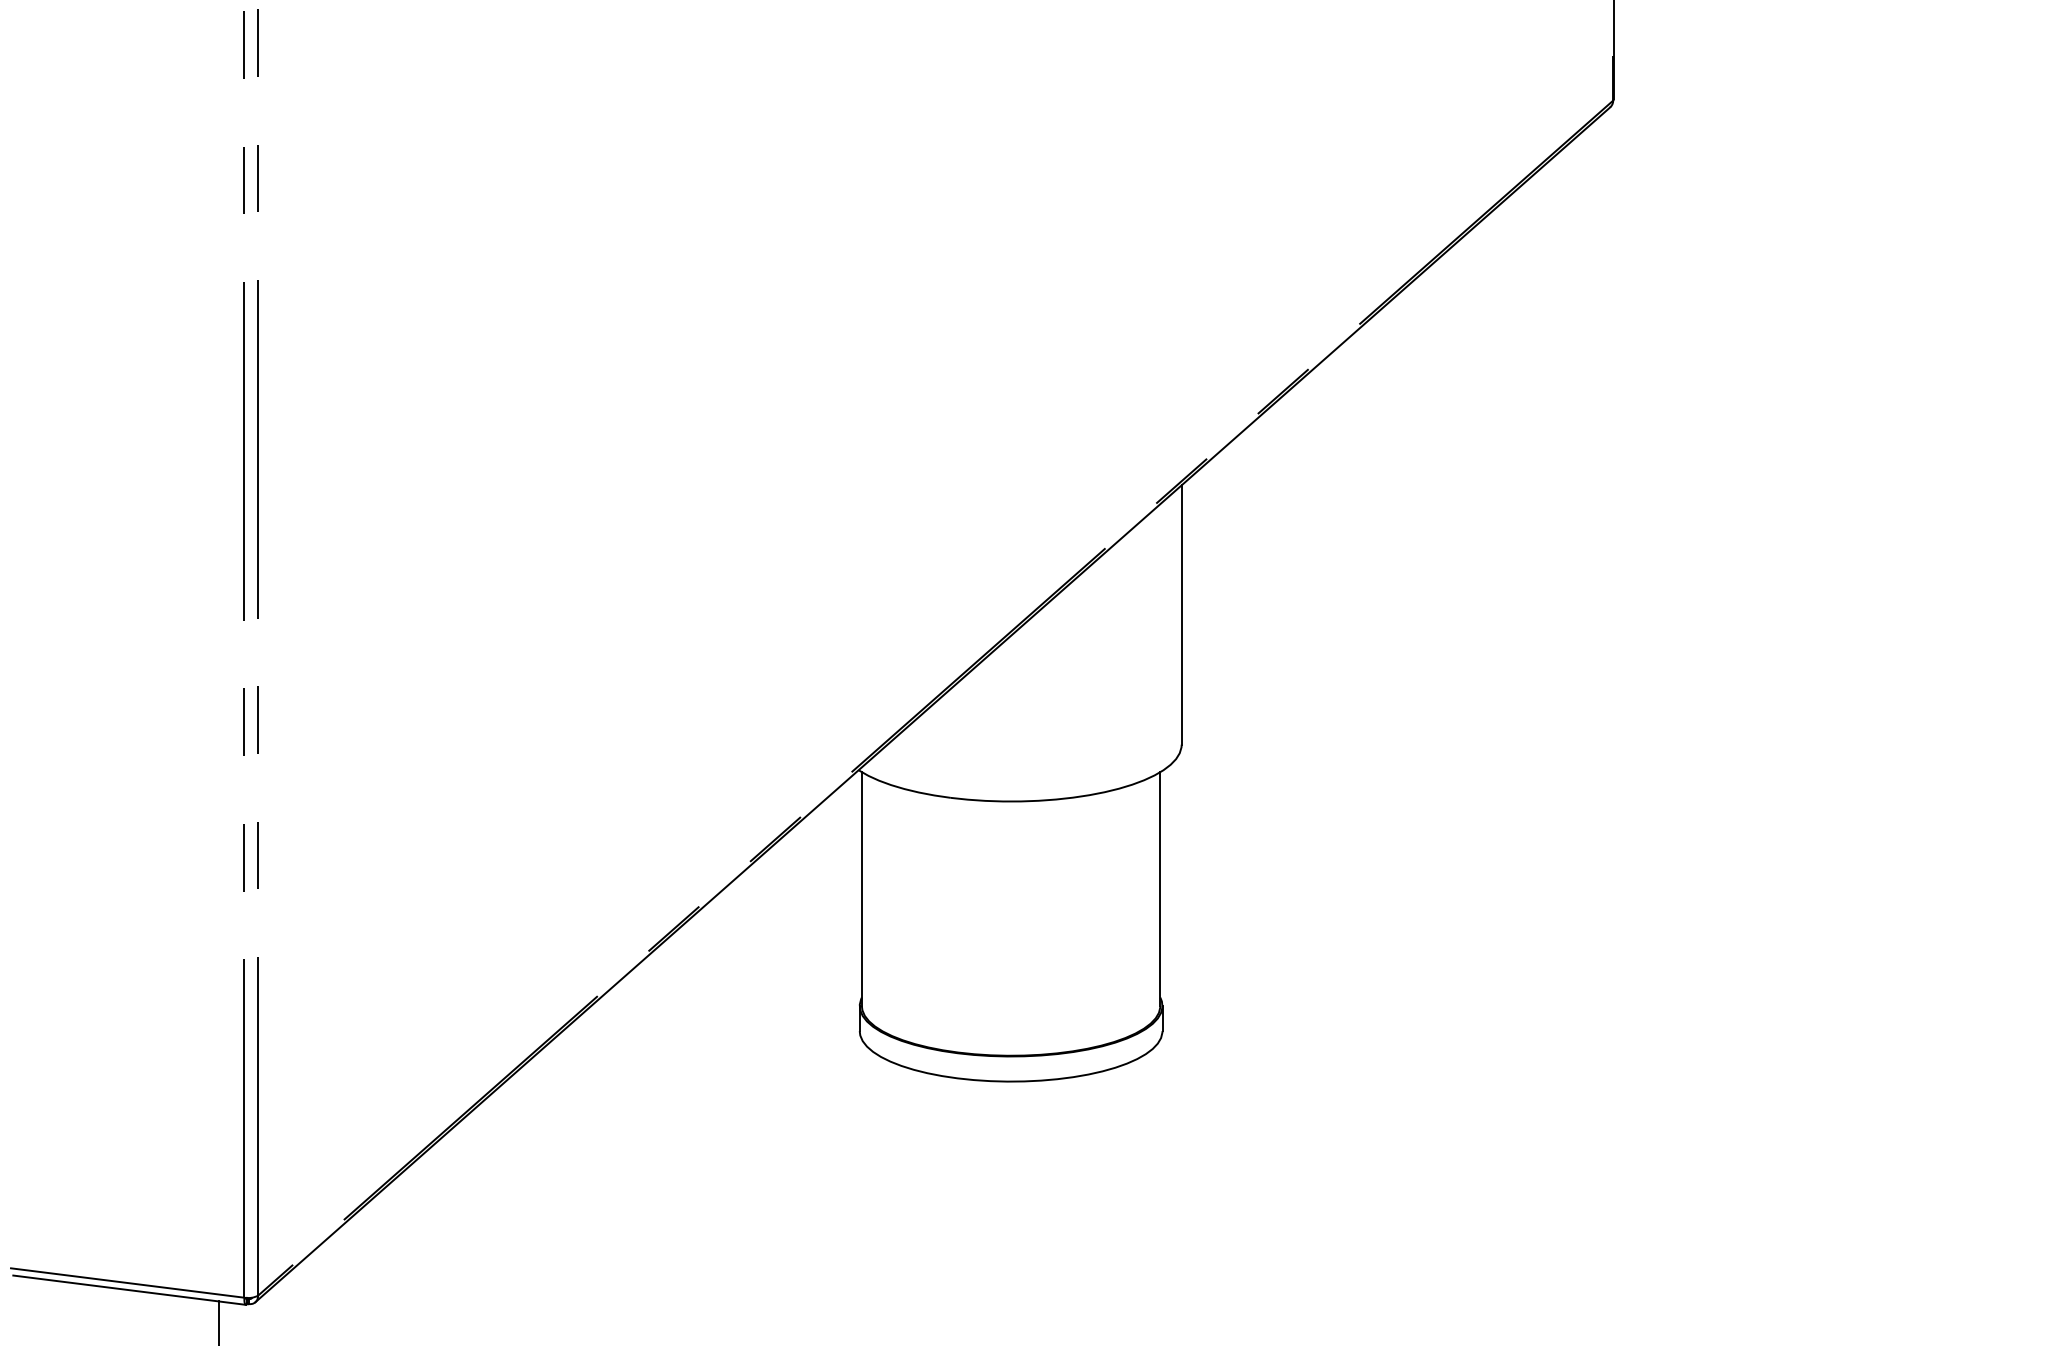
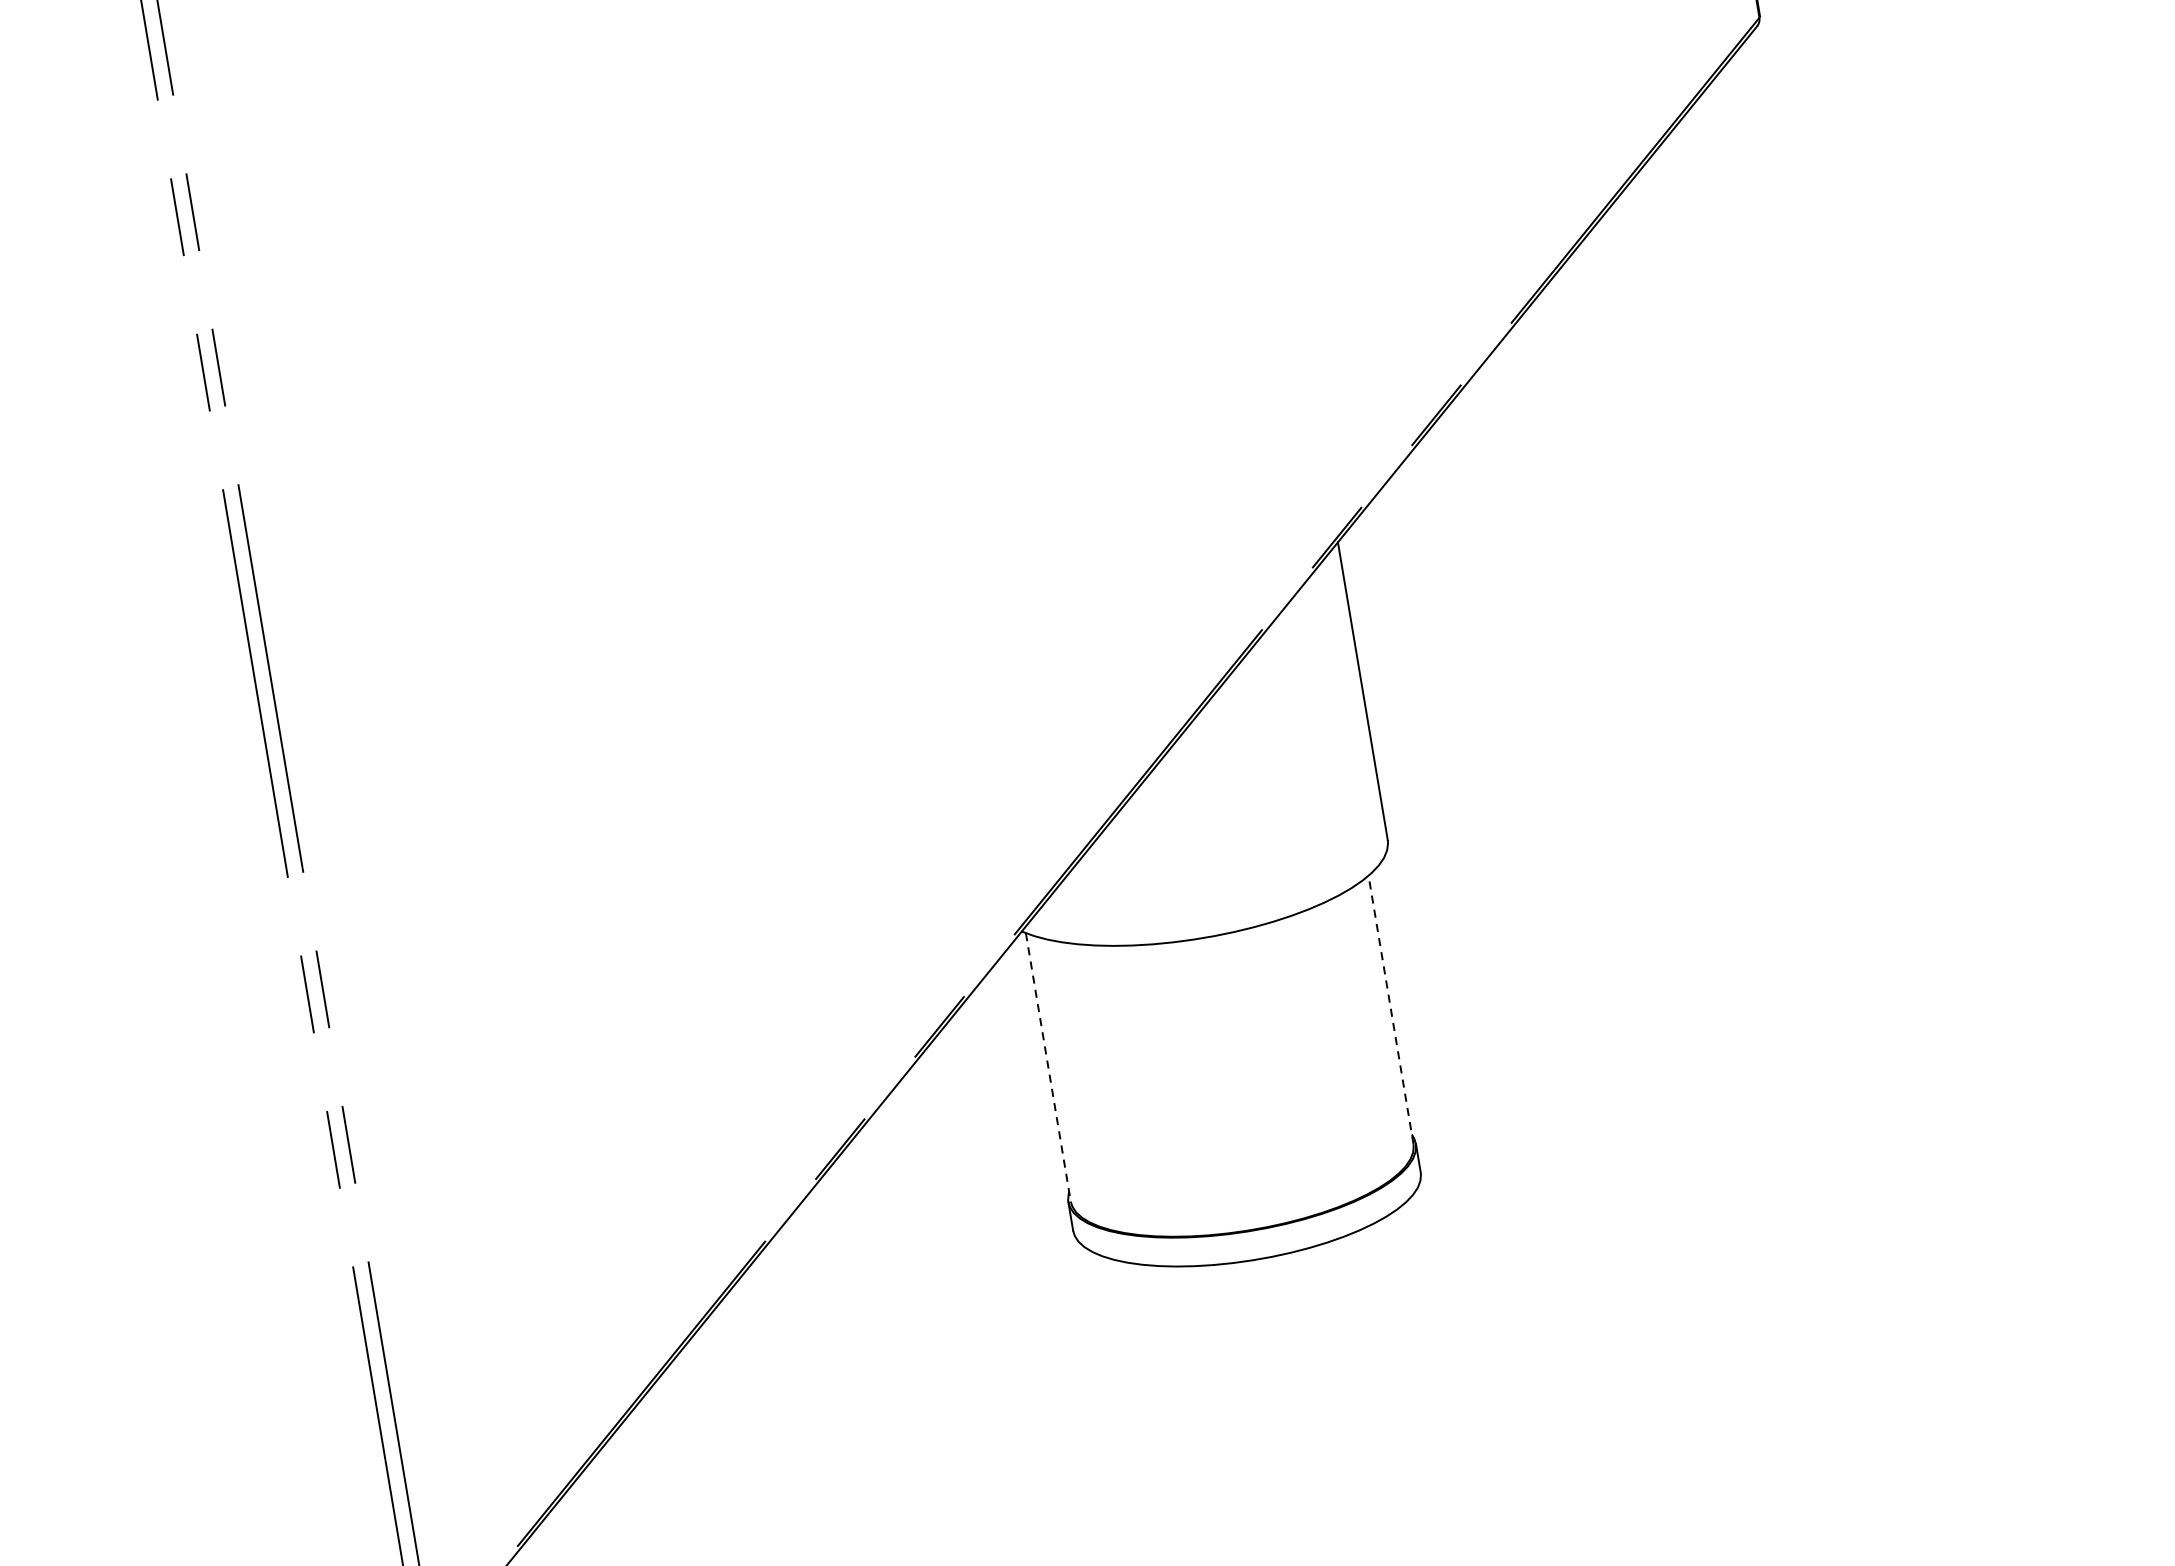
line: (861, 889) -> (1048, 1067), solid -> dashed
line: (1160, 889) -> (1391, 1010), solid -> dashed

